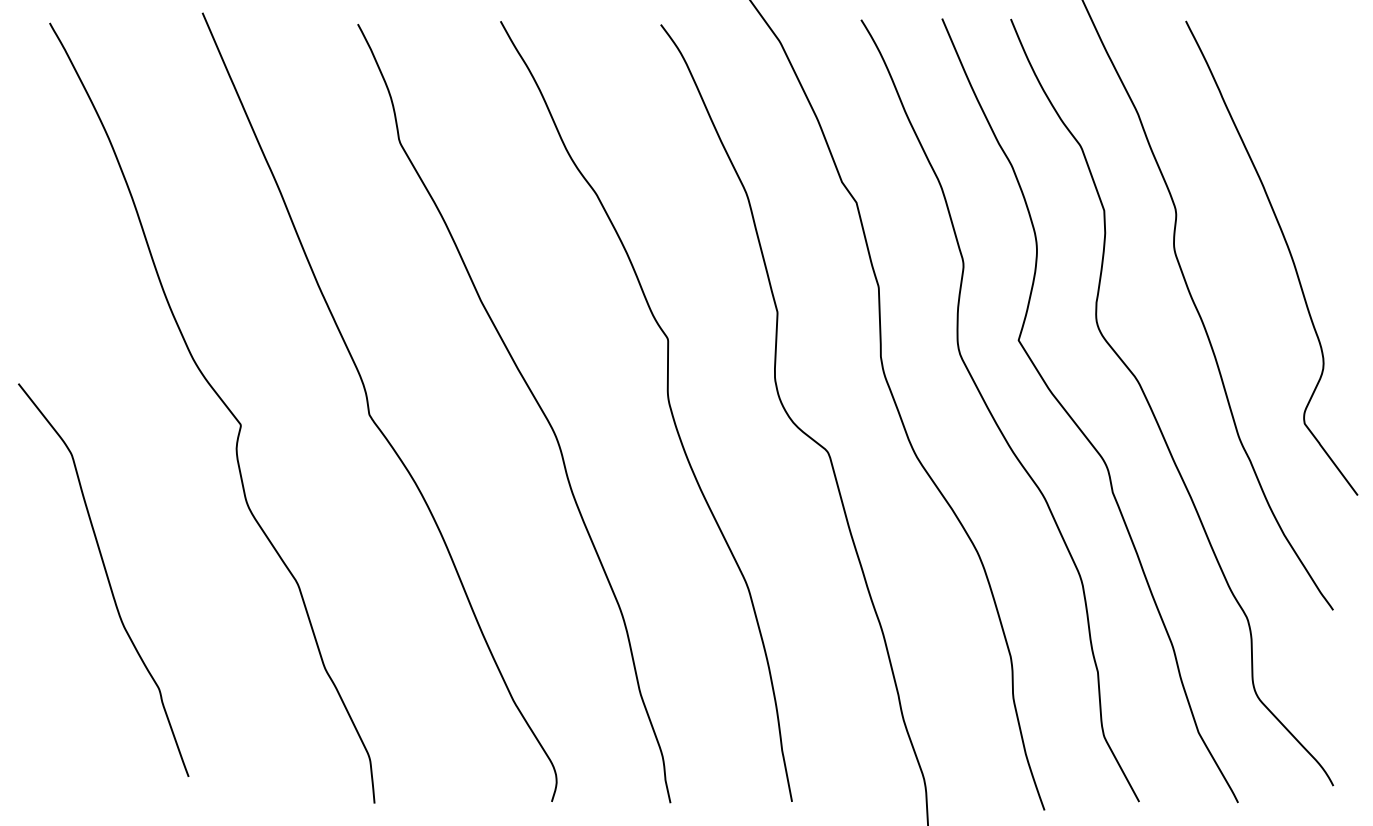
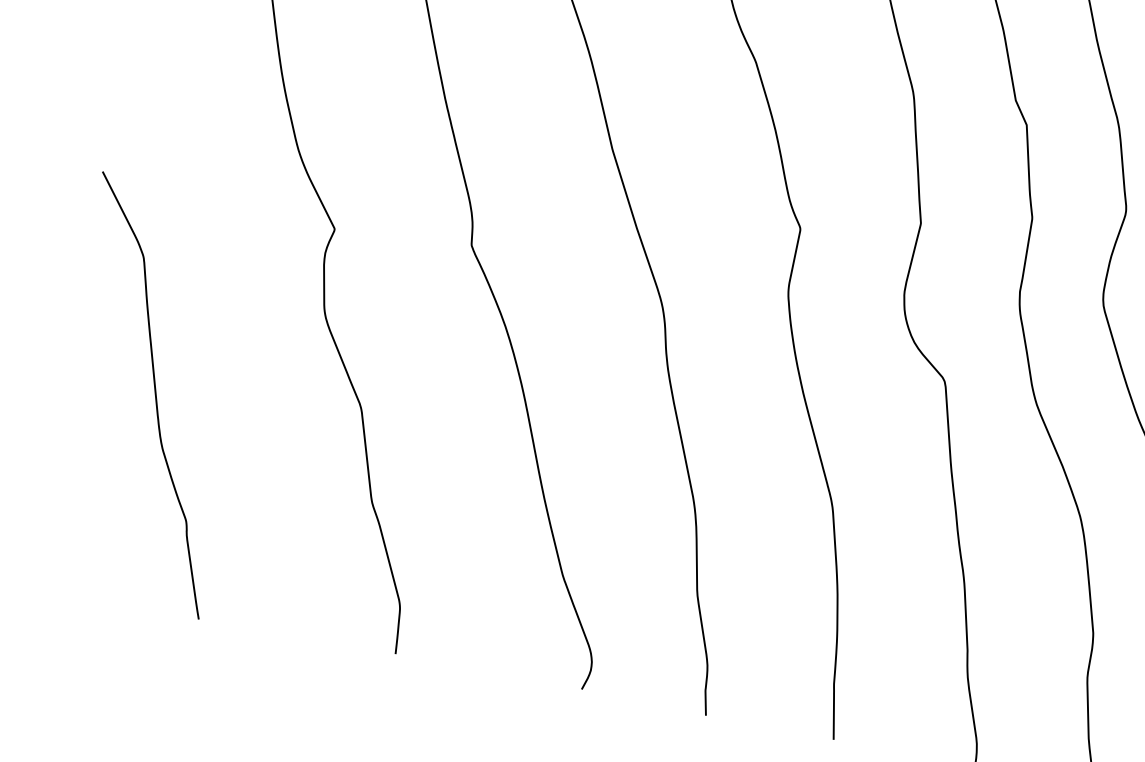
curve: (106, 577) -> (154, 393), moved

